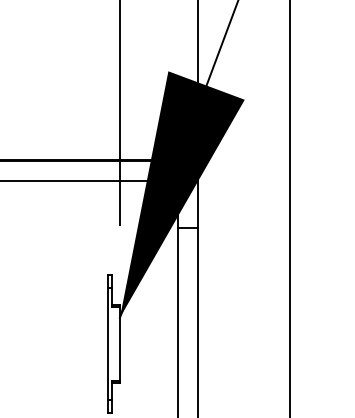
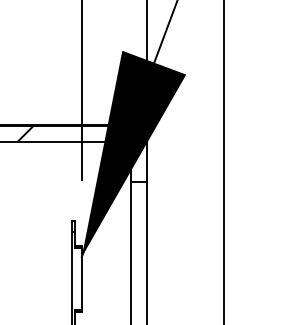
hatch: (52, 170) -> (25, 133), added

